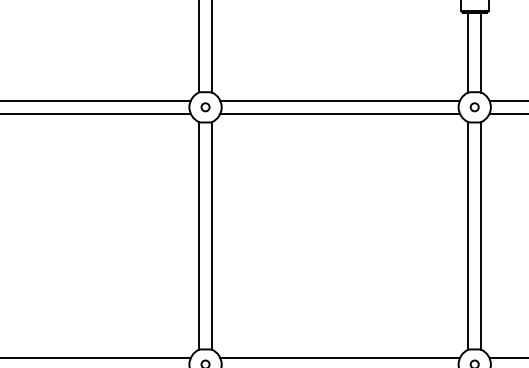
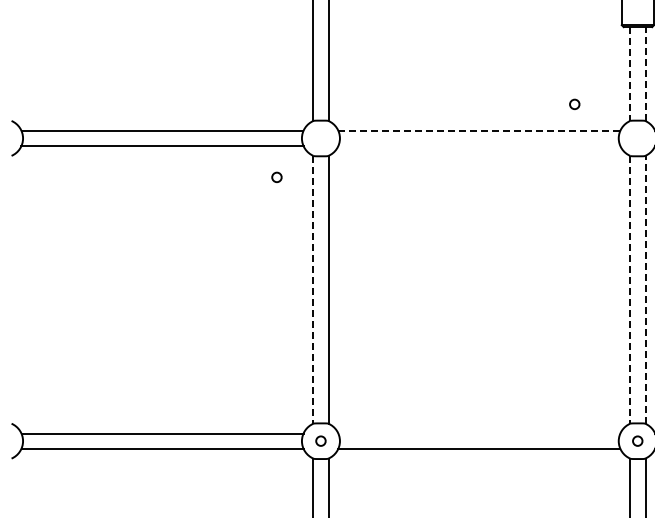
line: (468, 52) -> (630, 74), solid -> dashed
line: (481, 52) -> (645, 73), solid -> dashed
line: (340, 101) -> (479, 131), solid -> dashed
circle: (205, 106) -> (276, 176), moved
circle: (474, 107) -> (574, 104), moved
line: (340, 114) -> (479, 146), removed
line: (199, 235) -> (313, 289), solid -> dashed
line: (468, 235) -> (630, 289), solid -> dashed
line: (481, 235) -> (645, 289), solid -> dashed
line: (340, 358) -> (479, 433), removed

